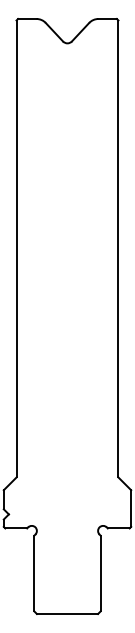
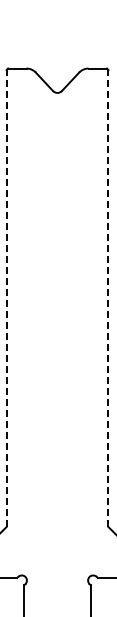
line: (16, 248) -> (6, 298), solid -> dashed
line: (118, 248) -> (108, 298), solid -> dashed

